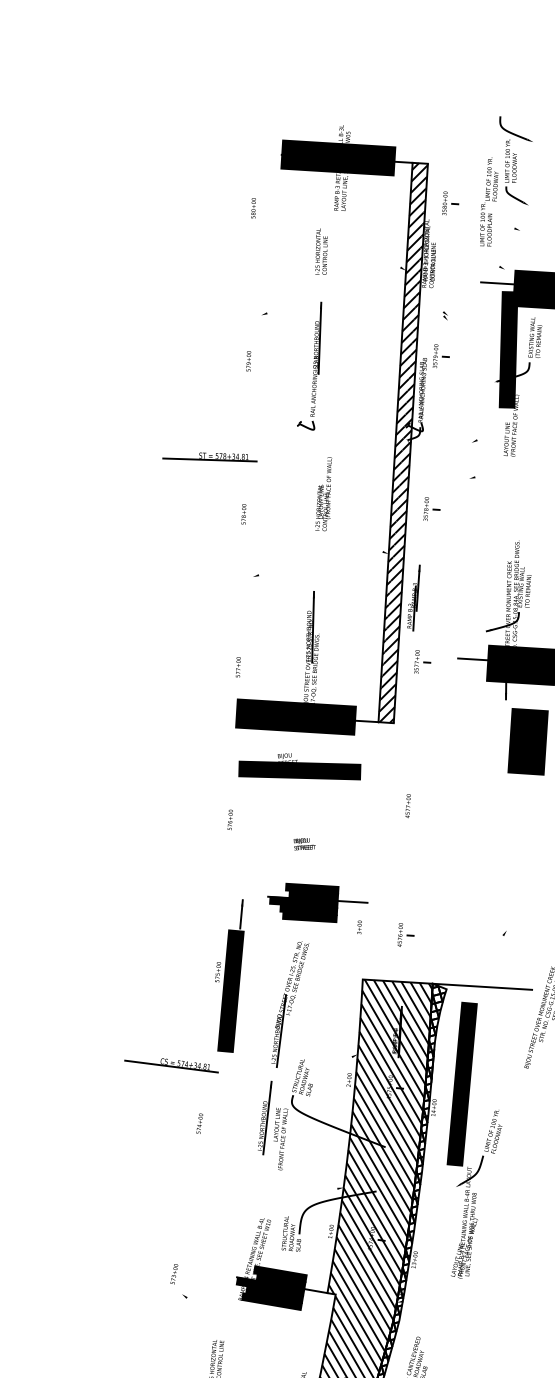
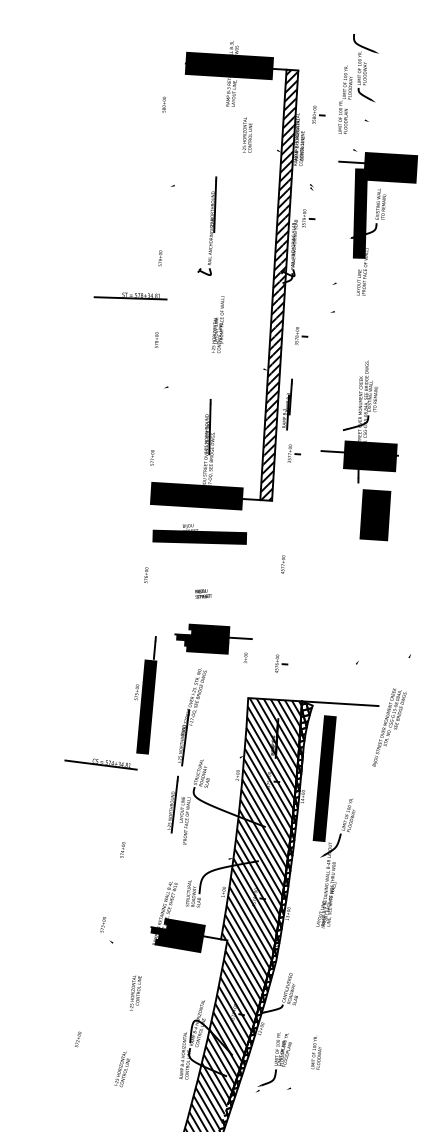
part: (450, 202) -> (318, 114), moved
text: (321, 250) -> (247, 134), moved
text: (248, 361) -> (160, 258), moved
text: (199, 1123) -> (122, 849), moved

